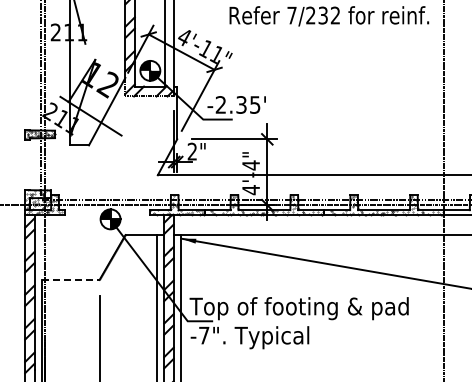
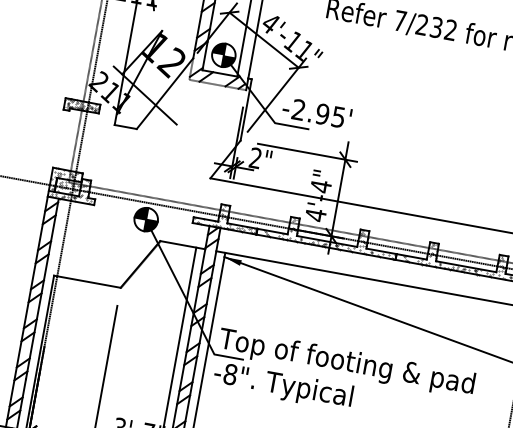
text: (241, 104) -> (322, 113), -2.35' -> -2.95'
line: (70, 279) -> (86, 281), dashed -> solid
text: (204, 335) -> (230, 374), -7". -> -8".

